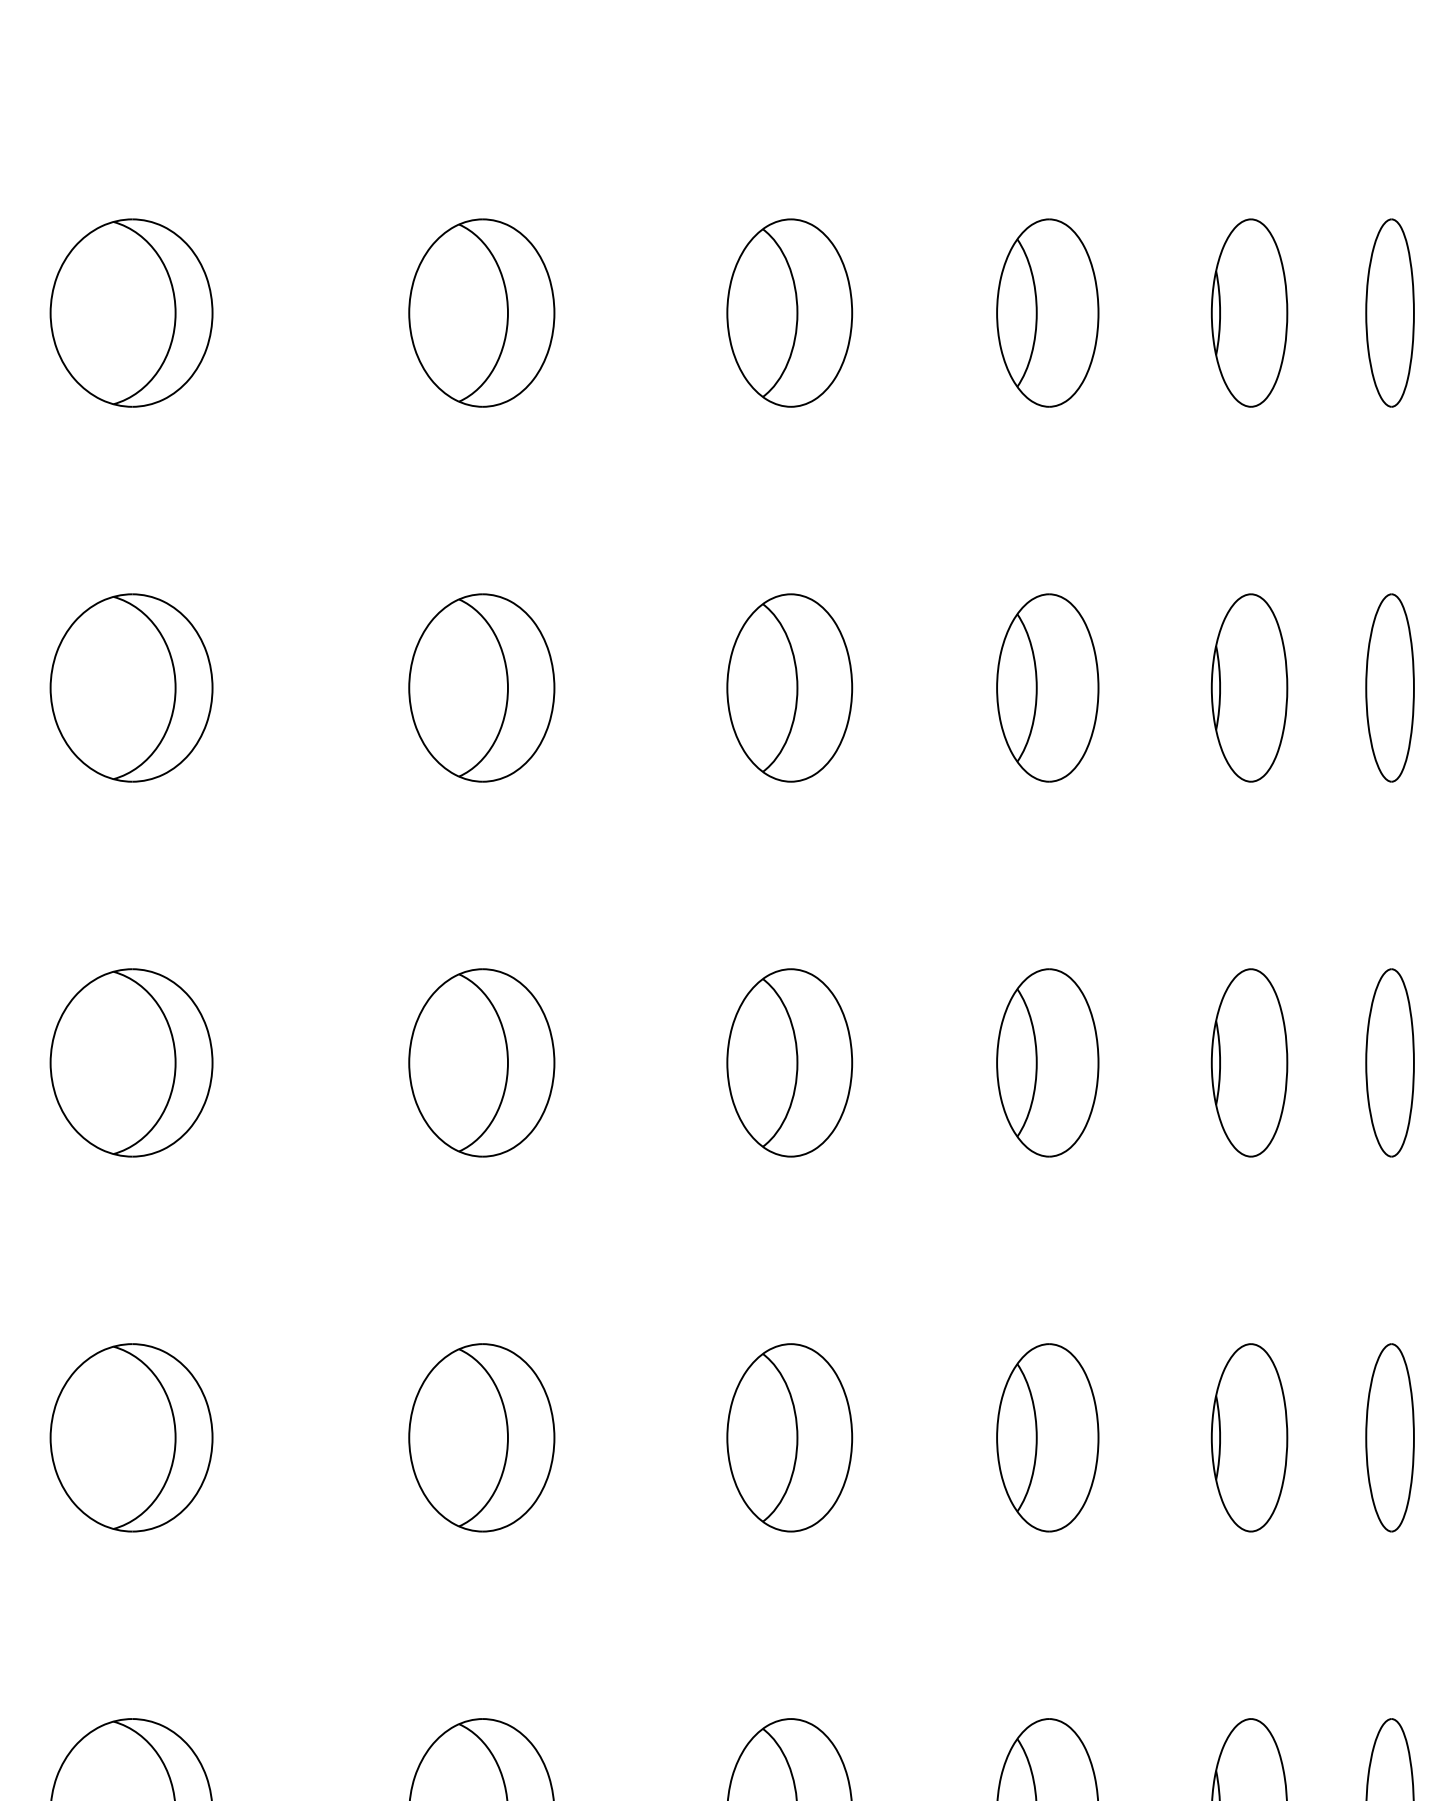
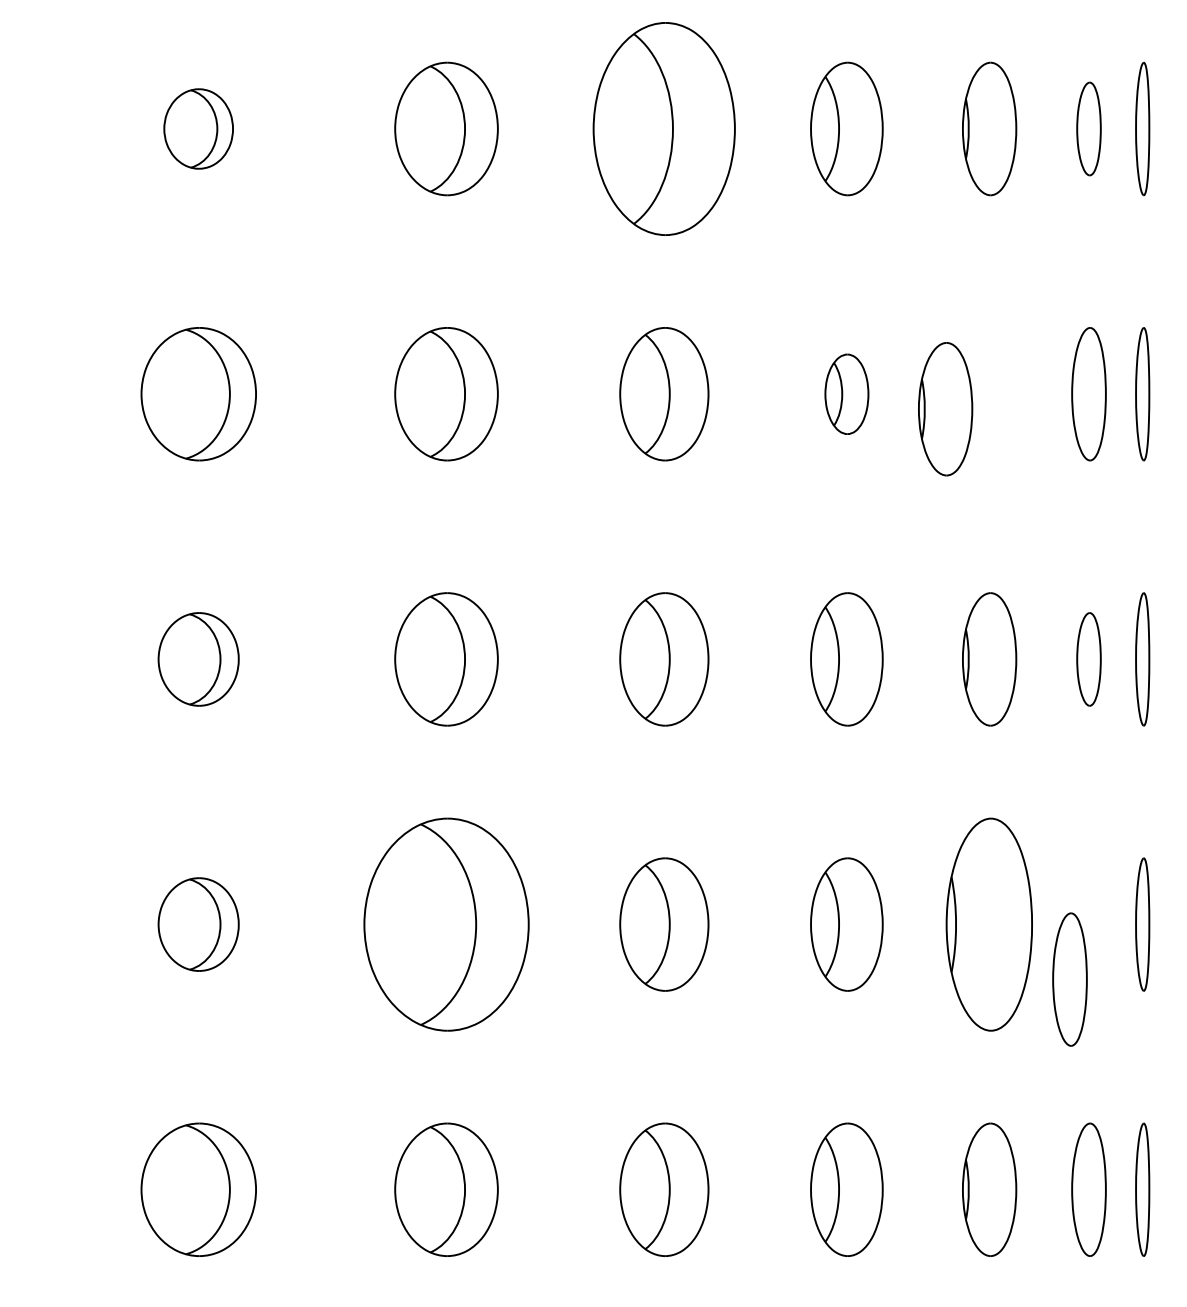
part: (131, 312) -> (198, 128), size x0.6
part: (789, 312) -> (664, 128), size x1.6
part: (1389, 312) -> (1088, 128), size x0.7
part: (1047, 688) -> (846, 394), size x0.6
part: (1249, 688) -> (945, 409), moved
part: (131, 1063) -> (198, 659), size x0.7
part: (1389, 1063) -> (1088, 659), size x0.7
part: (131, 1437) -> (198, 924), size x0.7
part: (481, 1437) -> (446, 924), size x1.6
part: (1249, 1437) -> (989, 924), size x1.6
part: (1389, 1437) -> (1069, 979), moved

